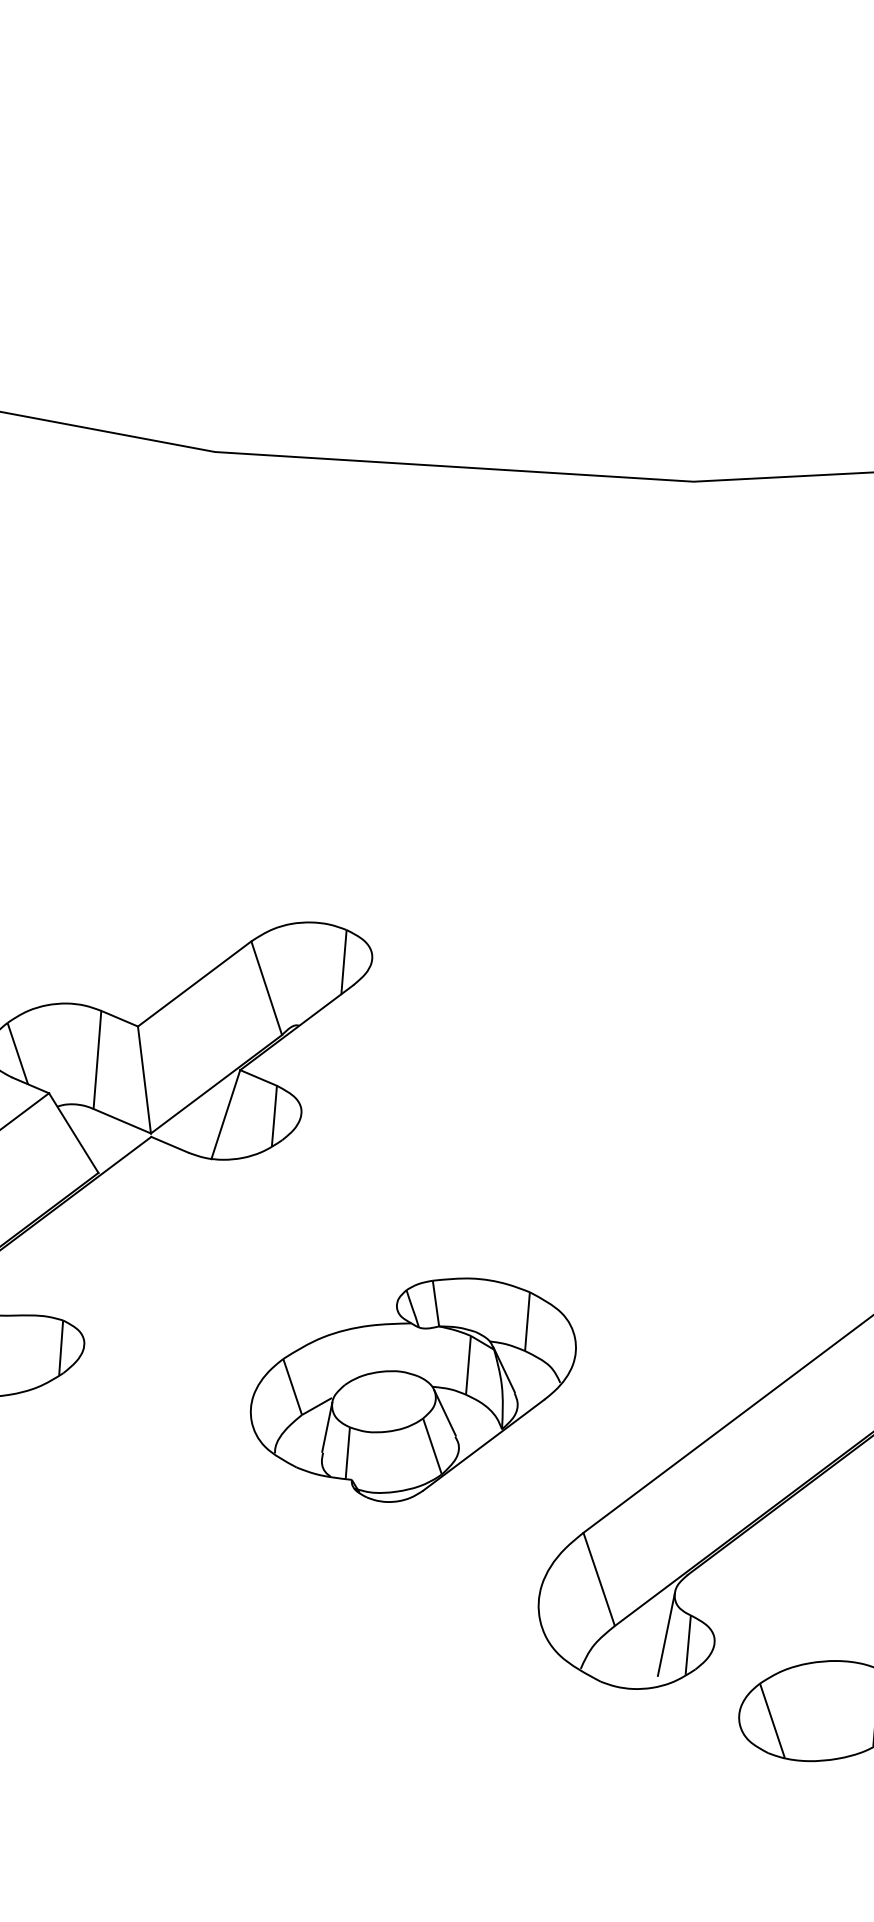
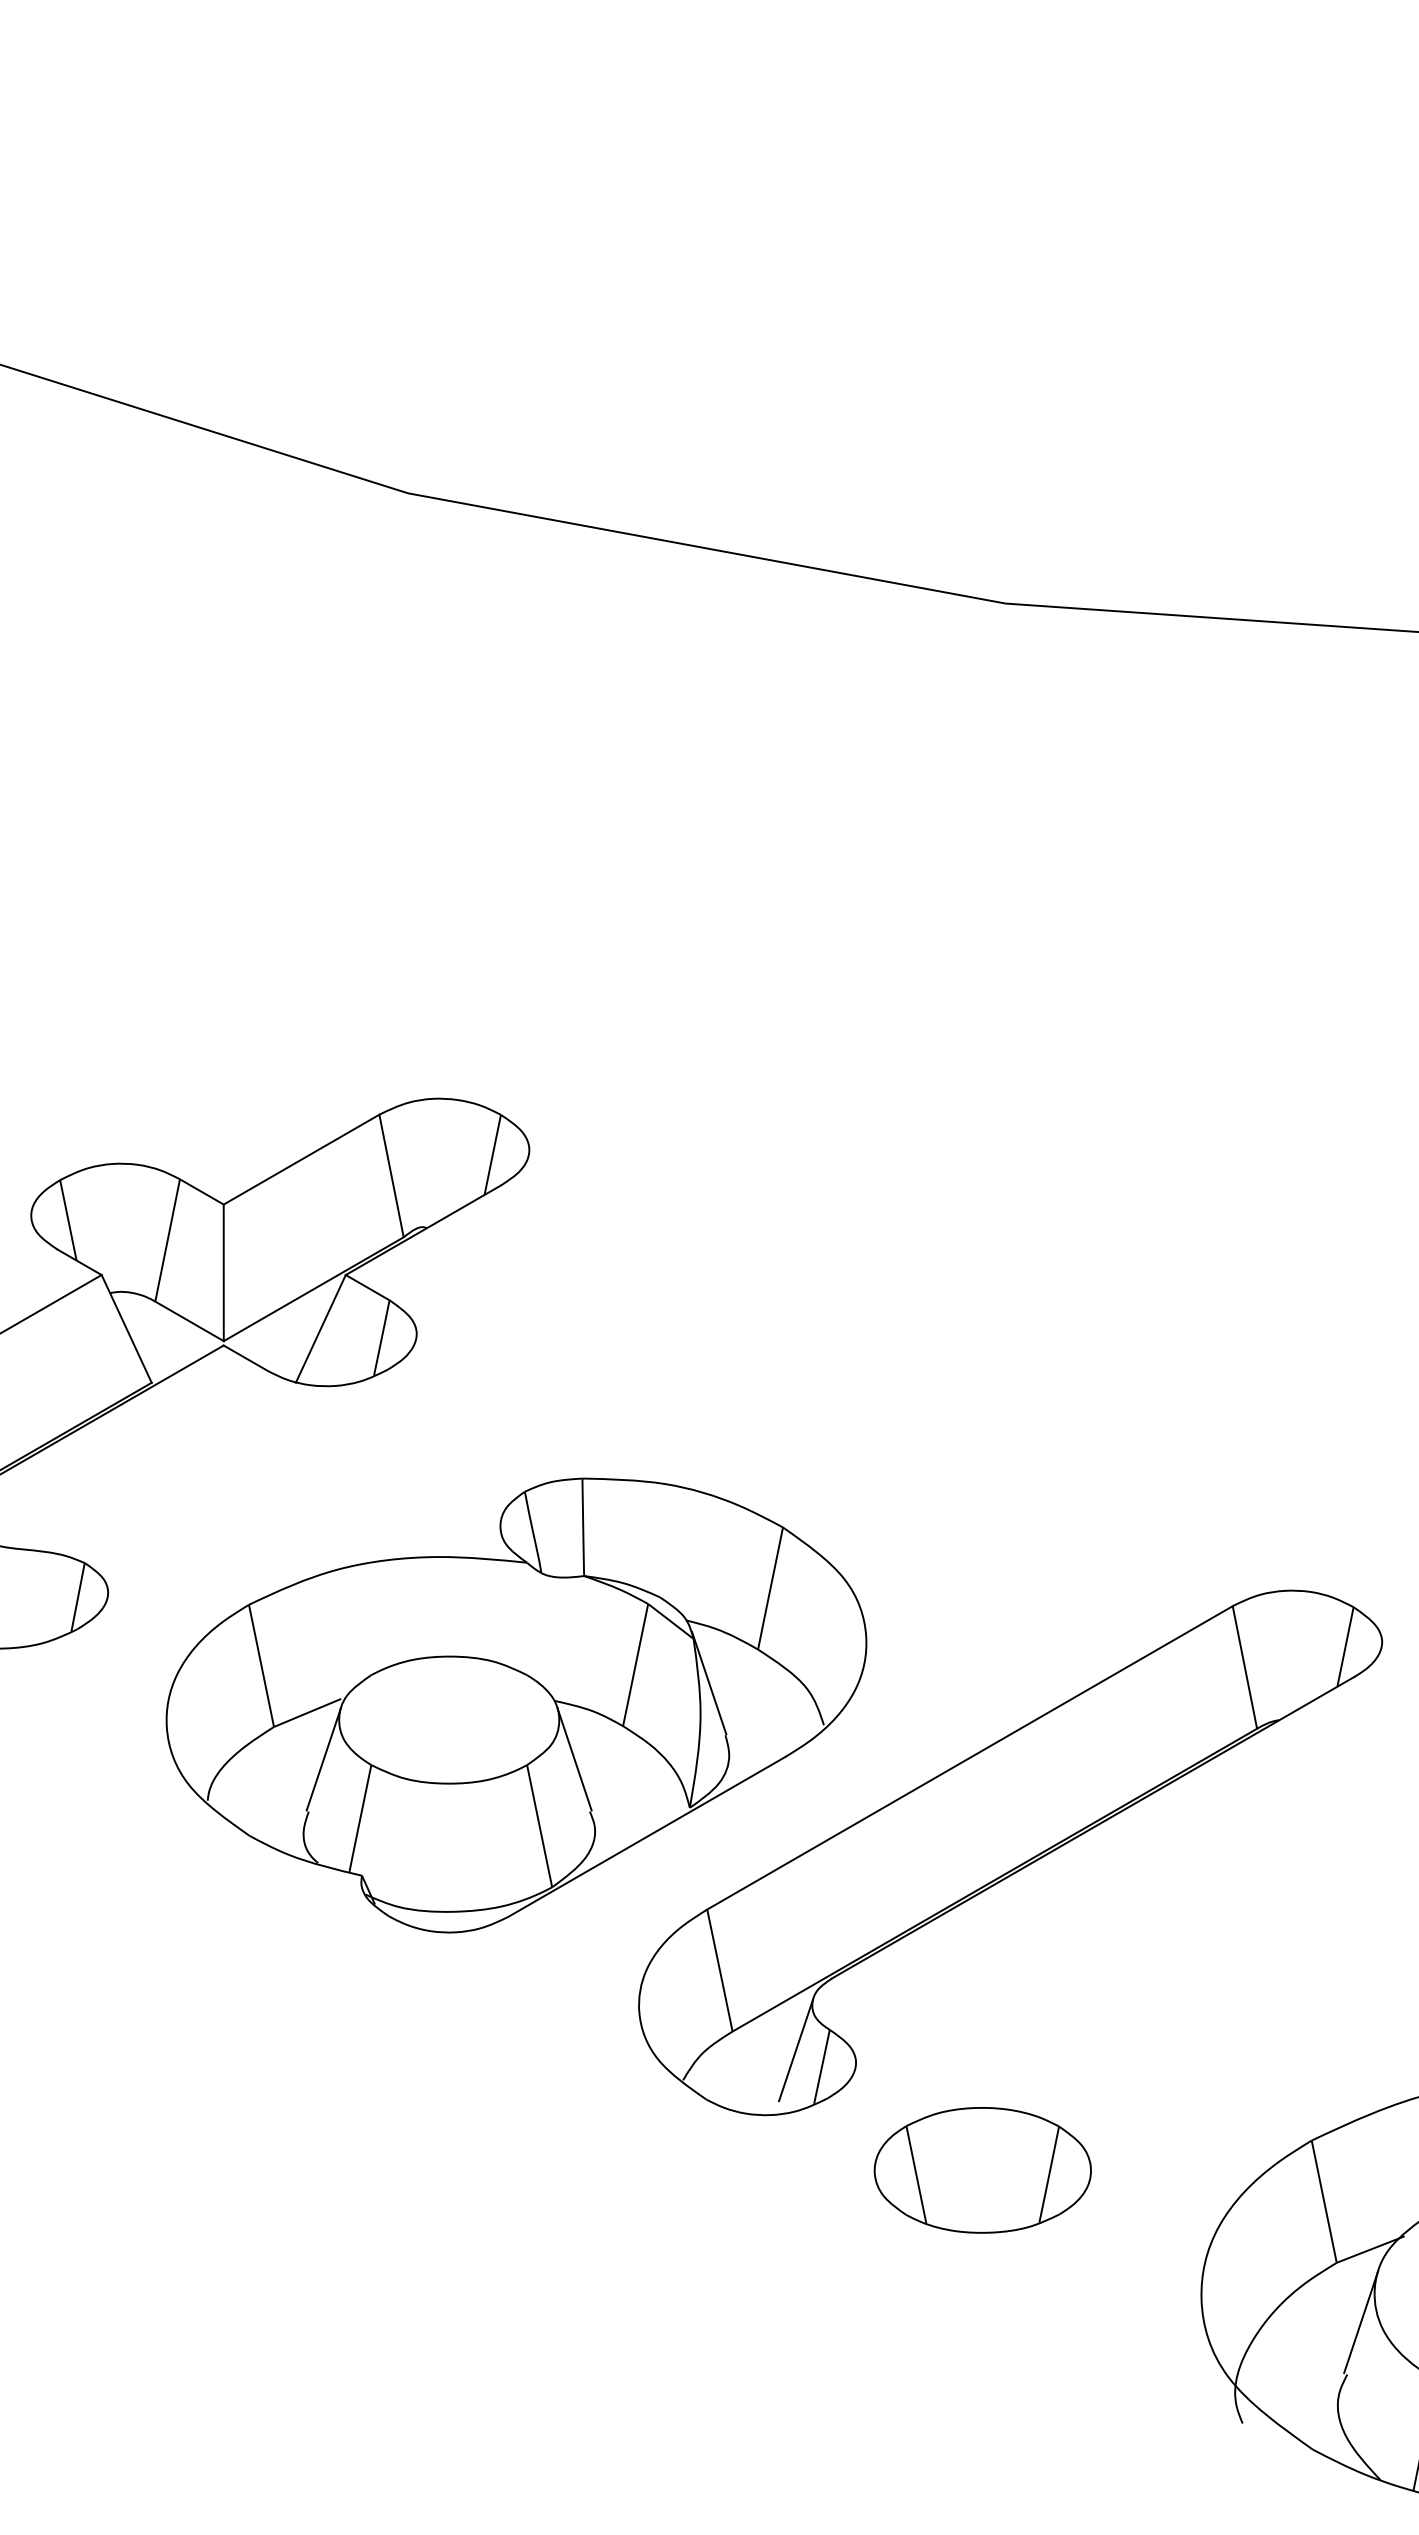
part: (414, 1391) -> (516, 1705), size x1.67

